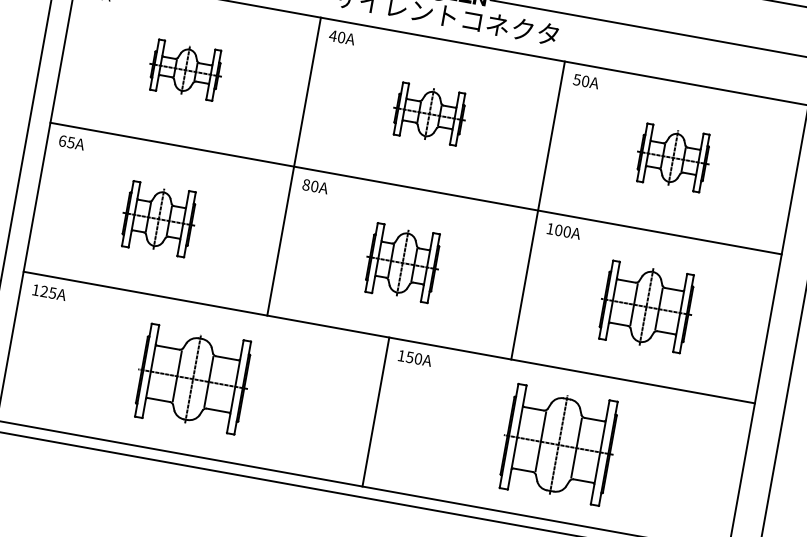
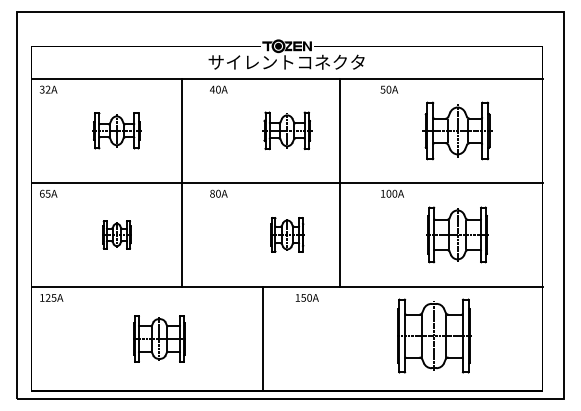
part: (673, 157) -> (457, 130), size x1.4
line: (293, 165) -> (181, 182), moved
line: (538, 209) -> (339, 182), moved
part: (158, 218) -> (116, 234), size x0.6
part: (403, 262) -> (287, 234), size x0.7
part: (193, 378) -> (159, 338), size x0.7
line: (376, 411) -> (263, 338), moved
part: (559, 444) -> (434, 335), moved

